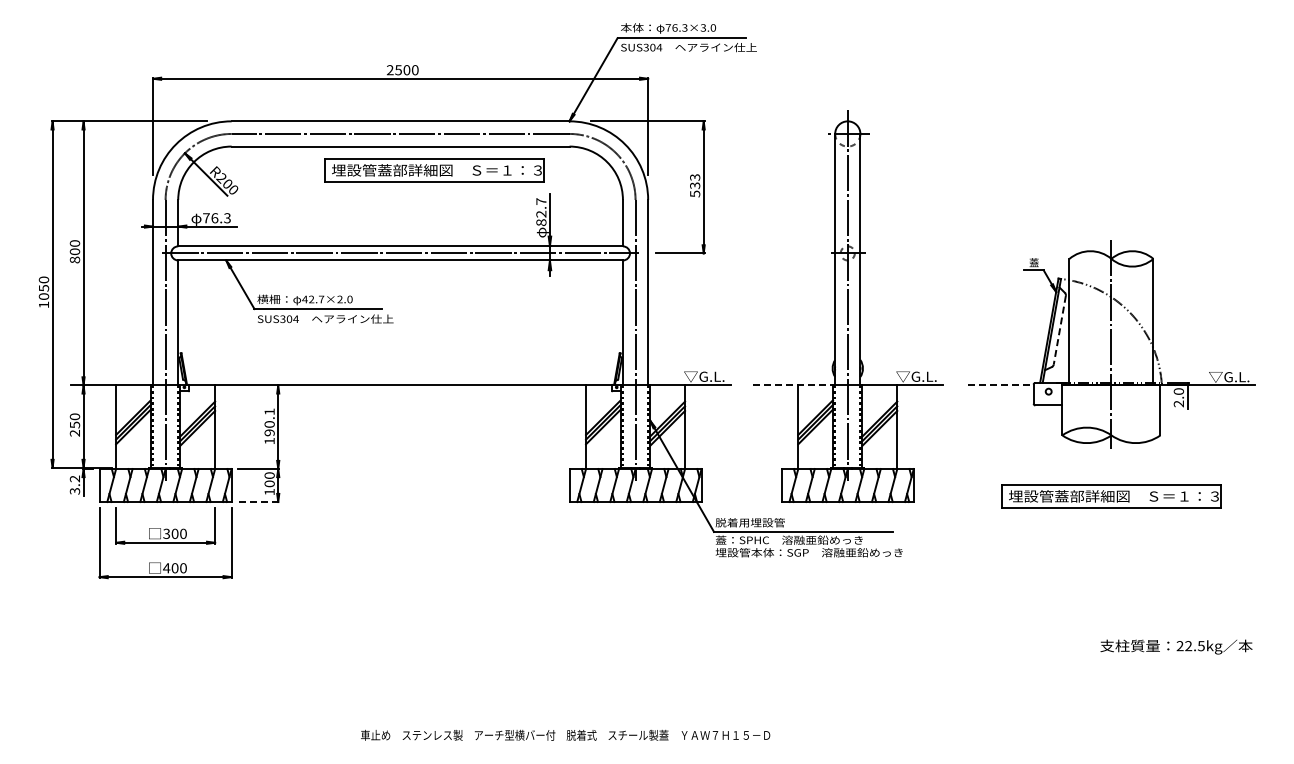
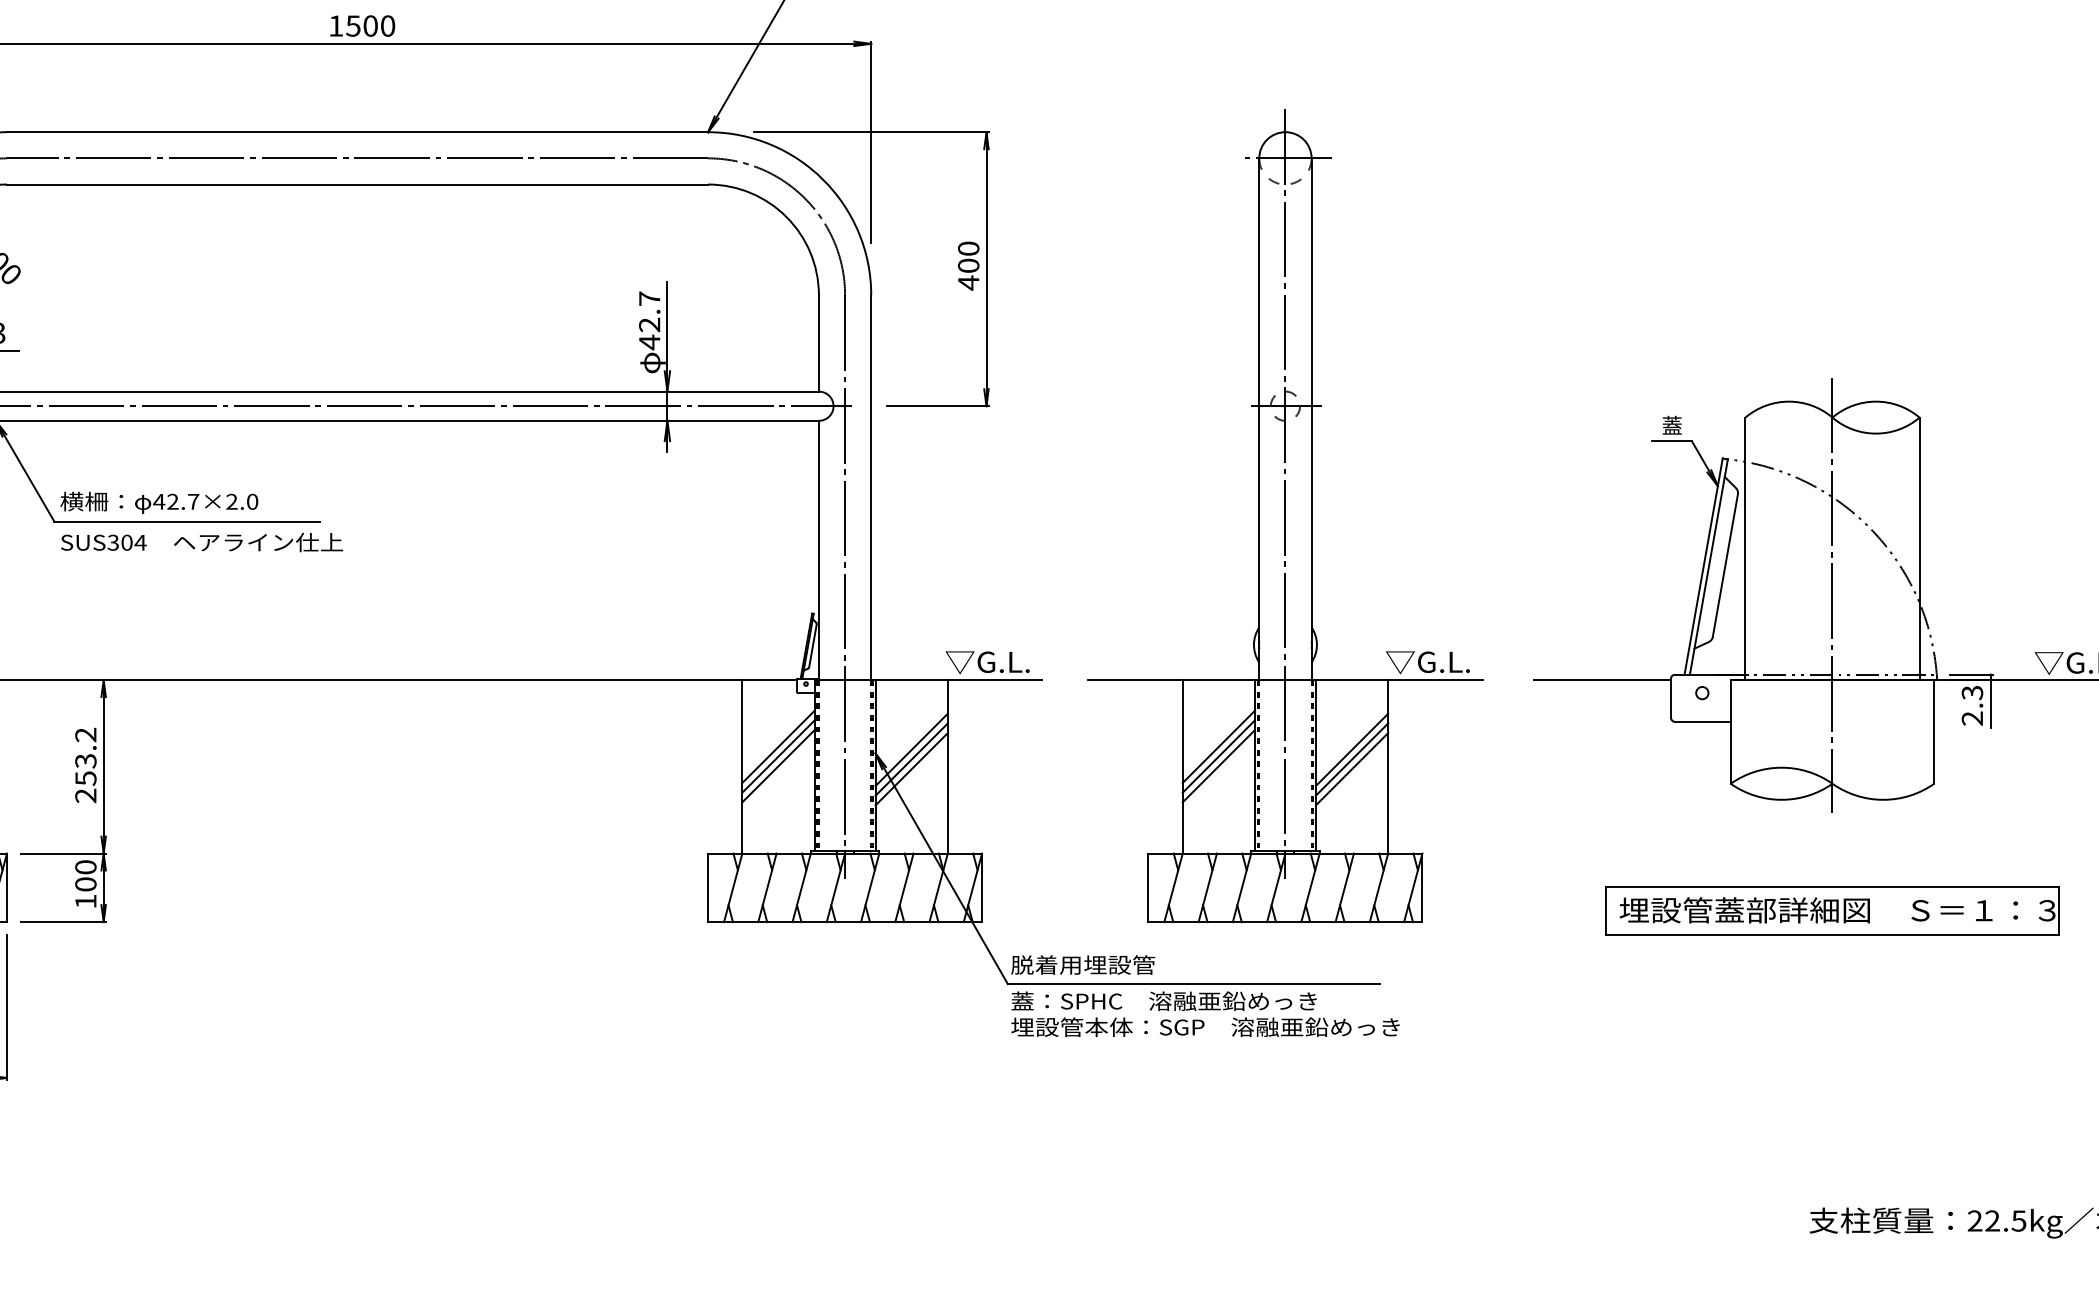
text: (389, 70) -> (334, 26), 2500 -> 1500
part: (434, 170) -> (427, 234), removed
text: (695, 185) -> (969, 265), 533 -> 400
text: (541, 222) -> (649, 342), 82.7 -> 42.7
line: (1059, 330) -> (1724, 566), dashed -> solid
line: (794, 385) -> (1174, 680), dashed -> solid
line: (1001, 385) -> (1604, 680), dashed -> solid
text: (1178, 391) -> (1971, 692), 2.0 -> 2.3
text: (269, 426) -> (85, 765), 190.1 -> 253.2
line: (258, 502) -> (62, 923), dashed -> solid

